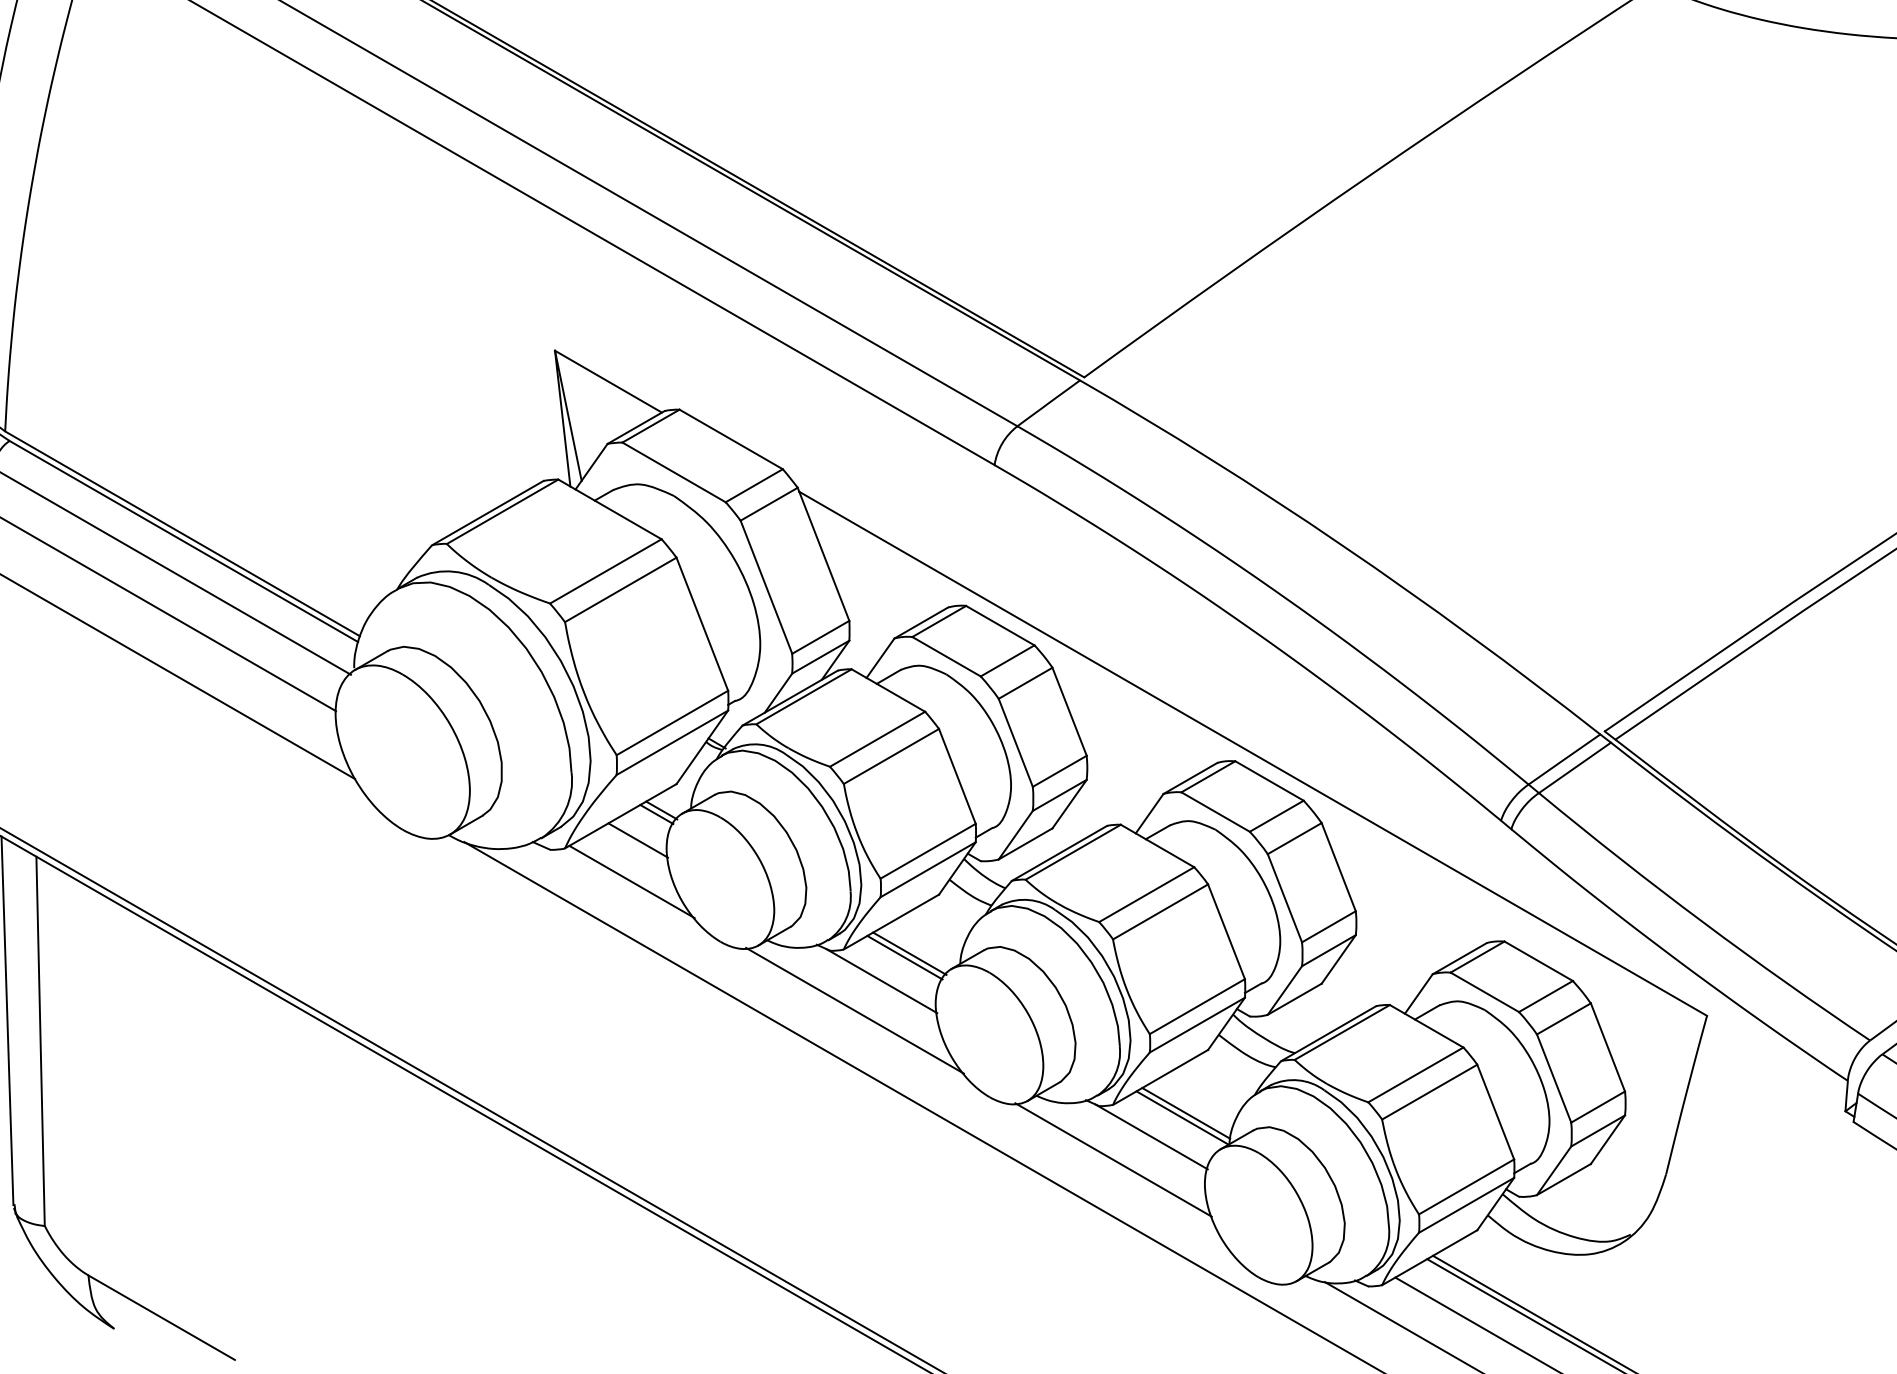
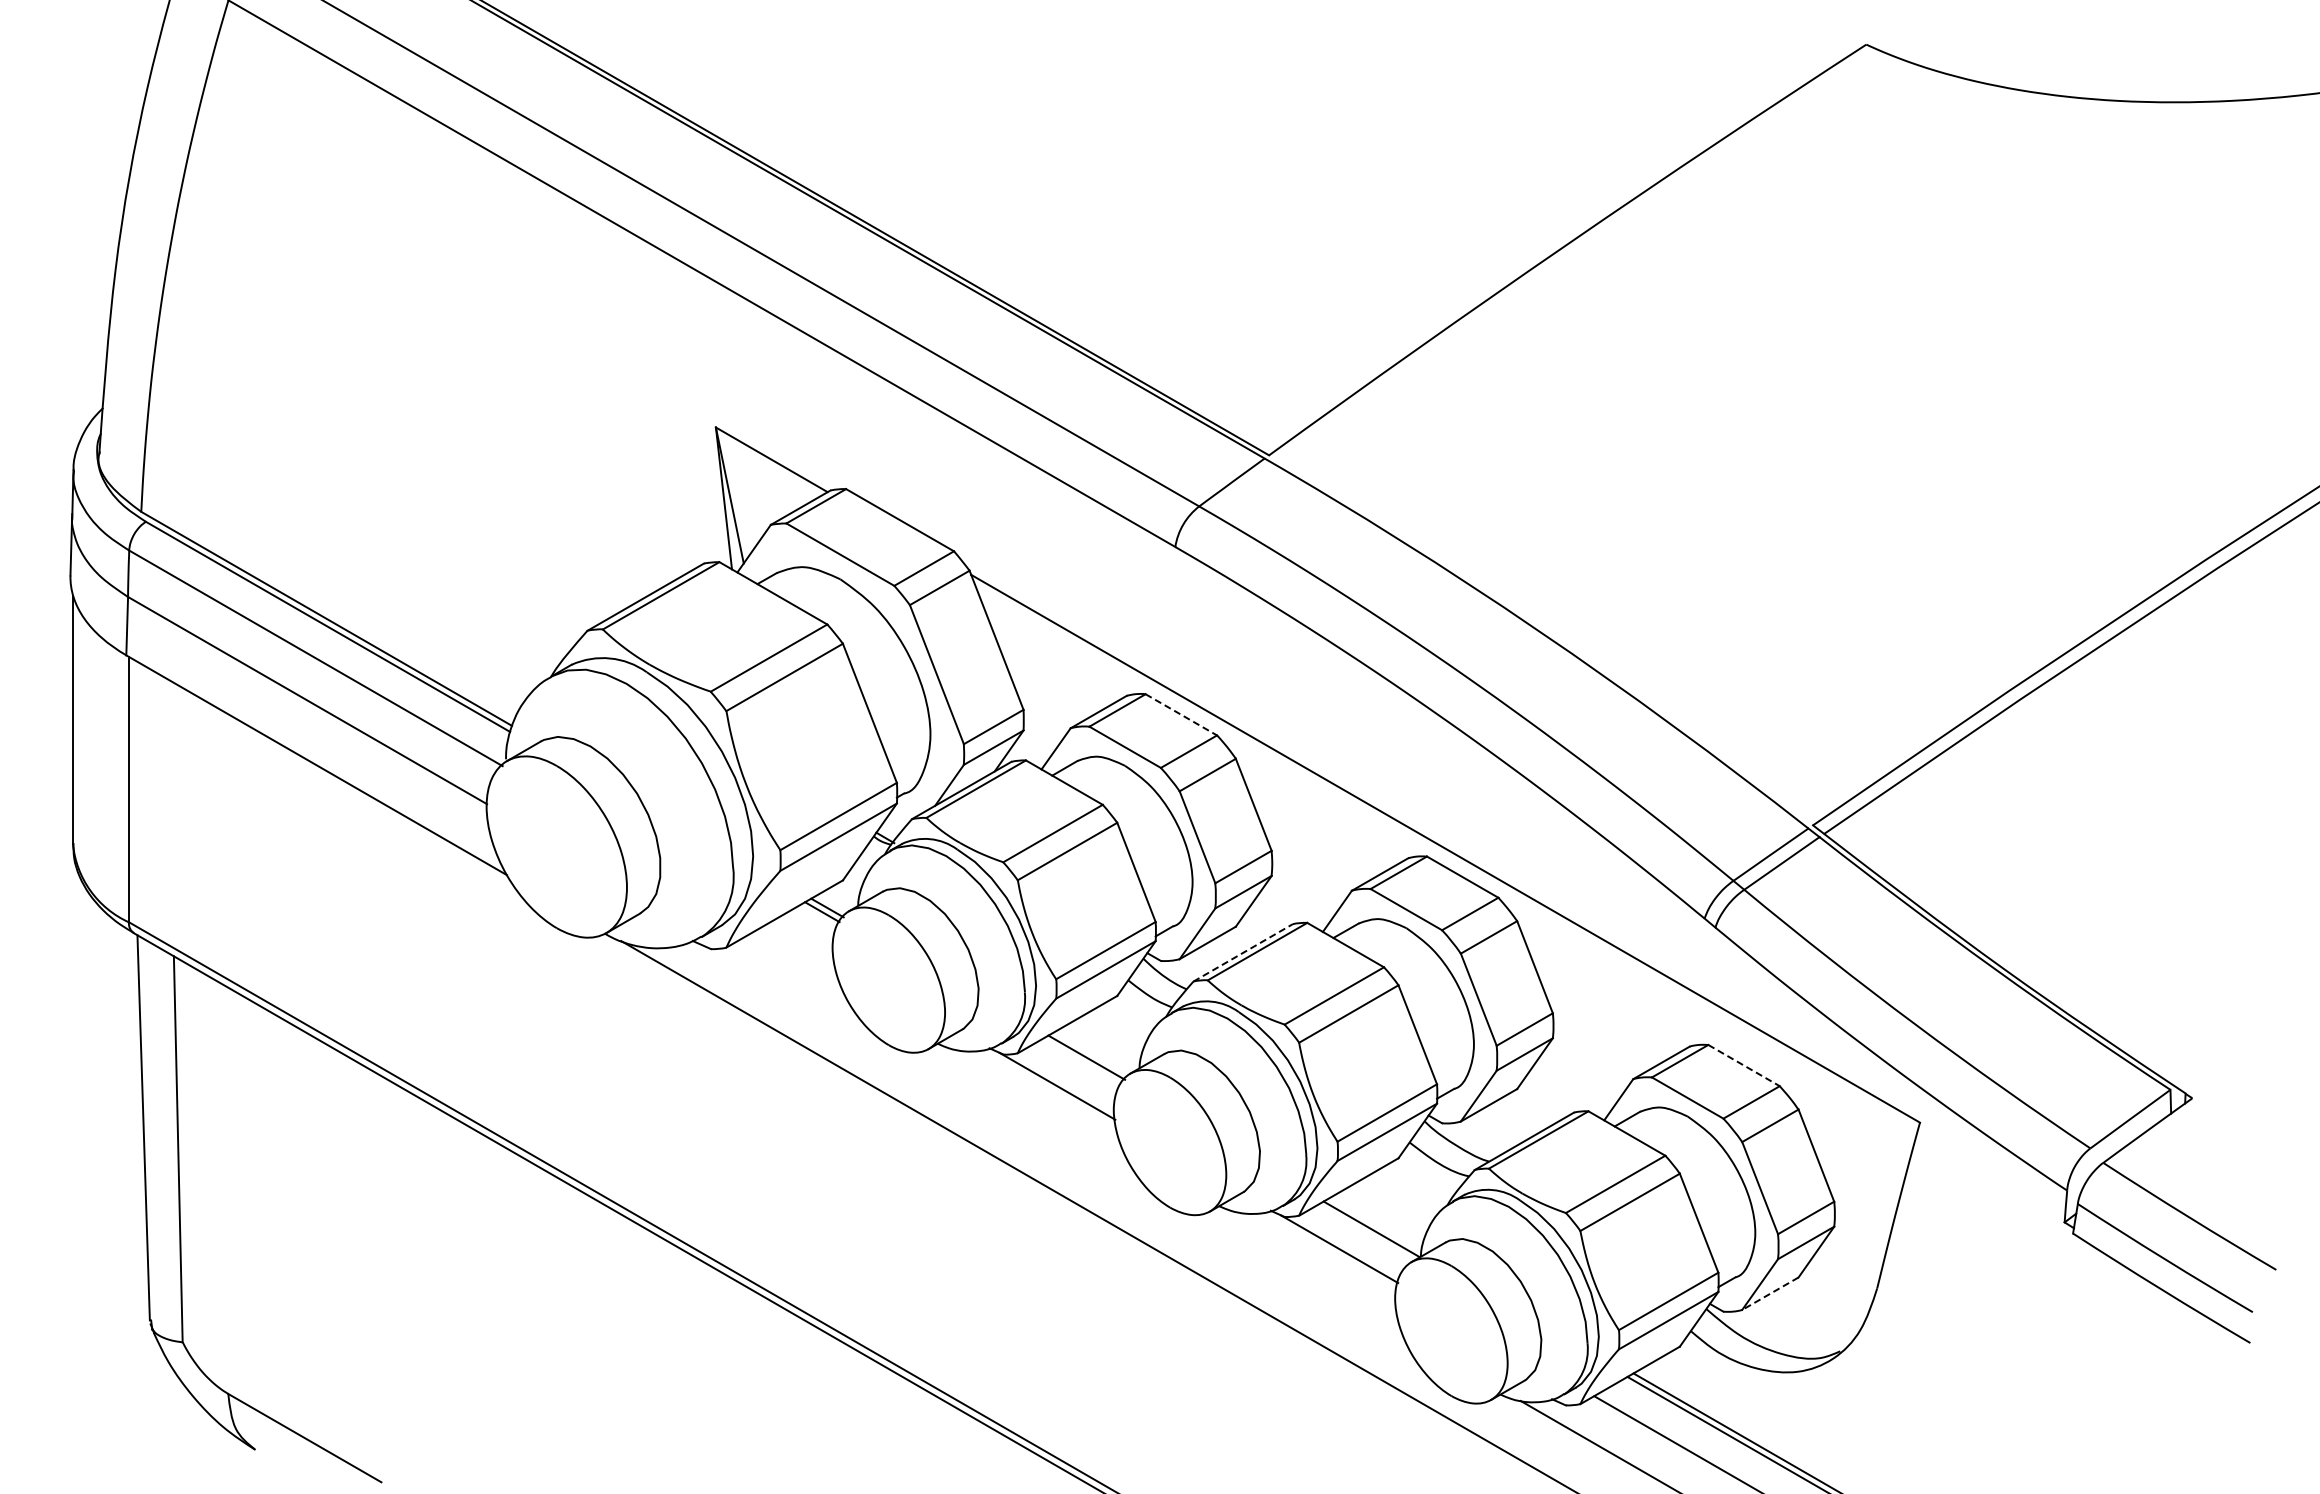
line: (1000, 626) -> (1181, 715), solid -> dashed
line: (637, 840) -> (802, 939), removed
line: (1059, 853) -> (1243, 952), solid -> dashed
line: (632, 881) -> (796, 982), removed
line: (904, 957) -> (1081, 1061), removed
line: (1539, 961) -> (1744, 1065), solid -> dashed
line: (855, 1009) -> (1029, 1116), removed
line: (1186, 1113) -> (1375, 1224), removed
line: (1113, 1159) -> (1299, 1272), removed
line: (1564, 1179) -> (1770, 1293), solid -> dashed

